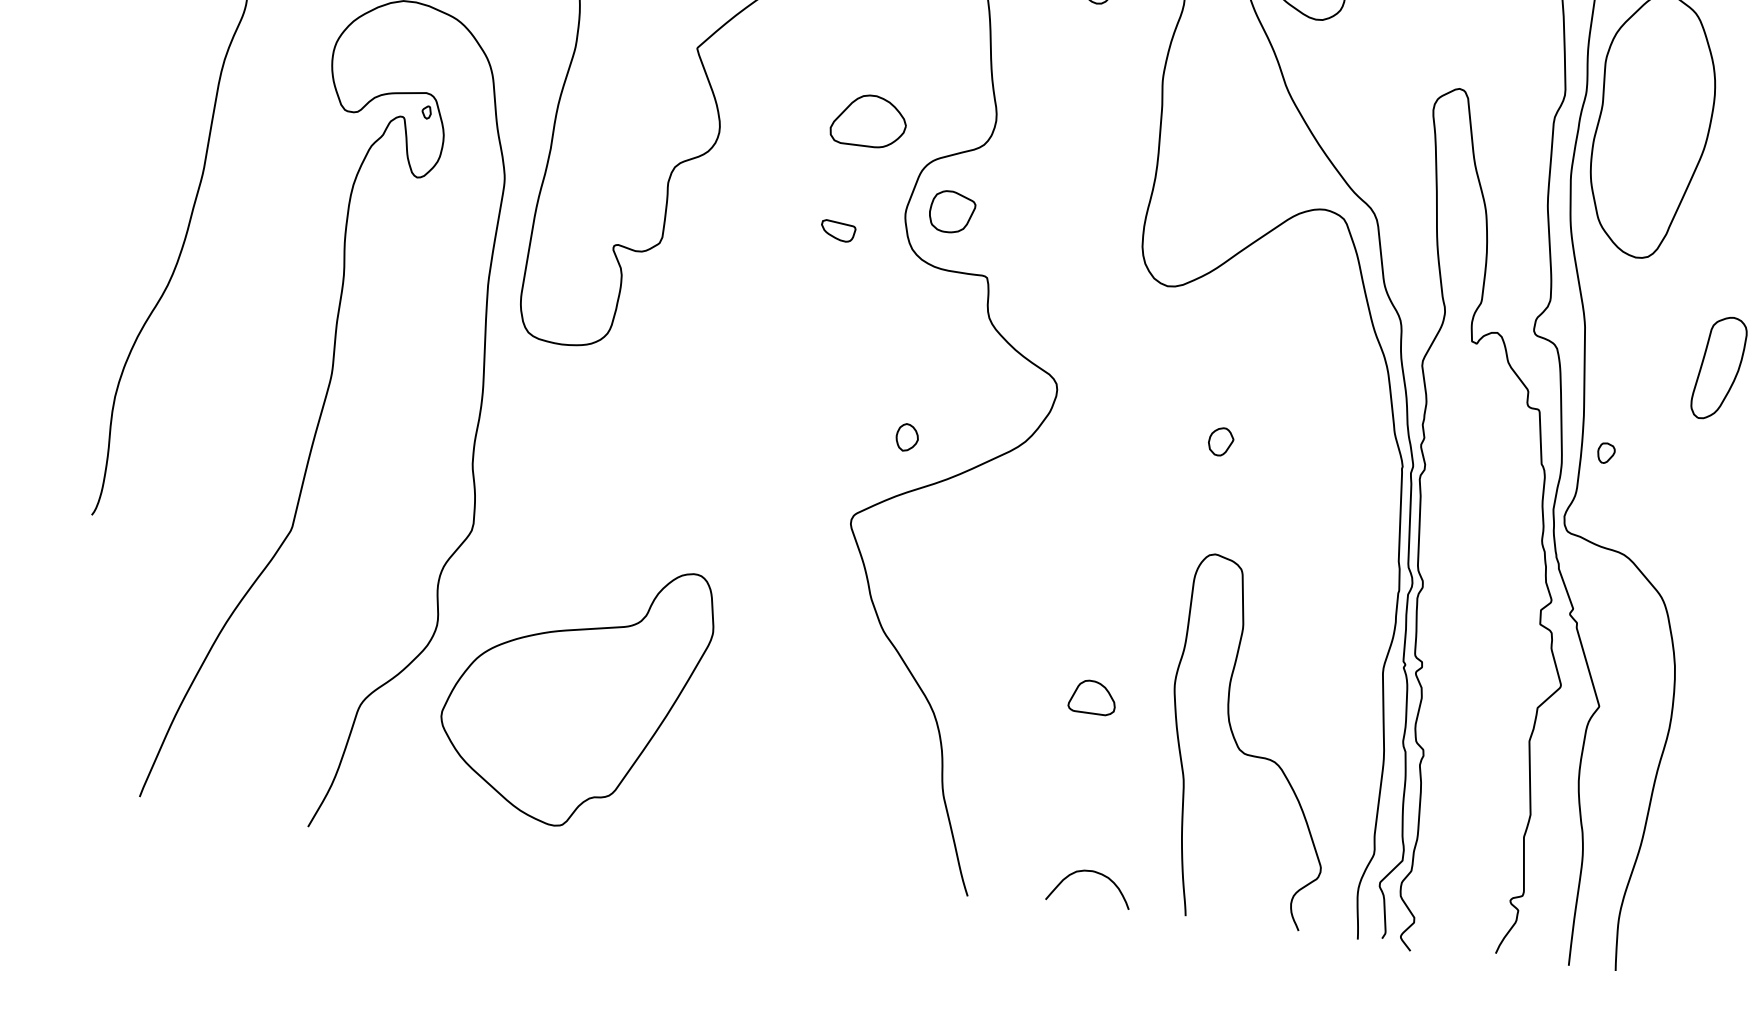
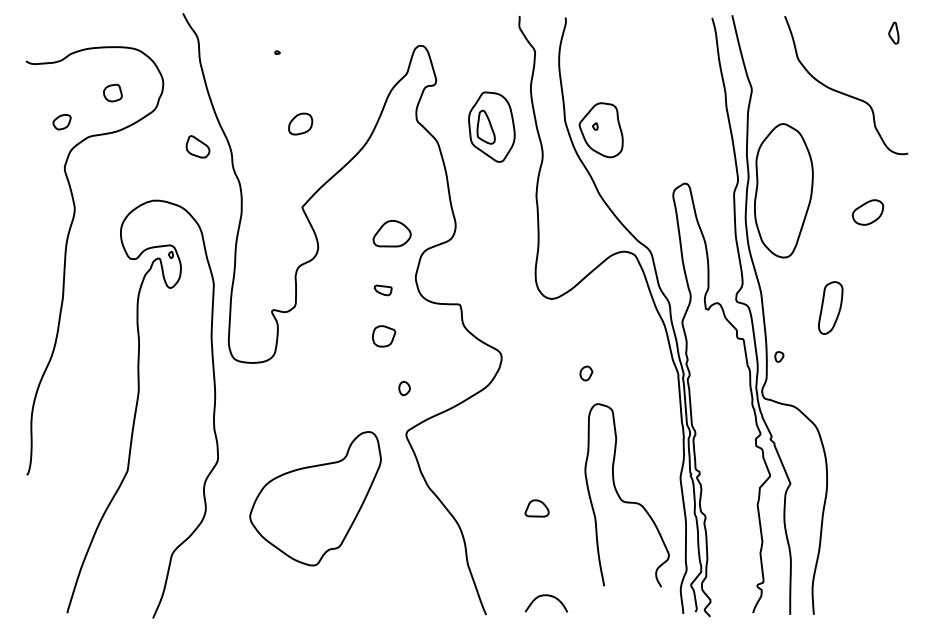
part: (953, 212) -> (384, 336), moved
part: (907, 437) -> (404, 388), moved
part: (574, 693) -> (315, 498), moved
curve: (1245, 751) -> (624, 500), moved

